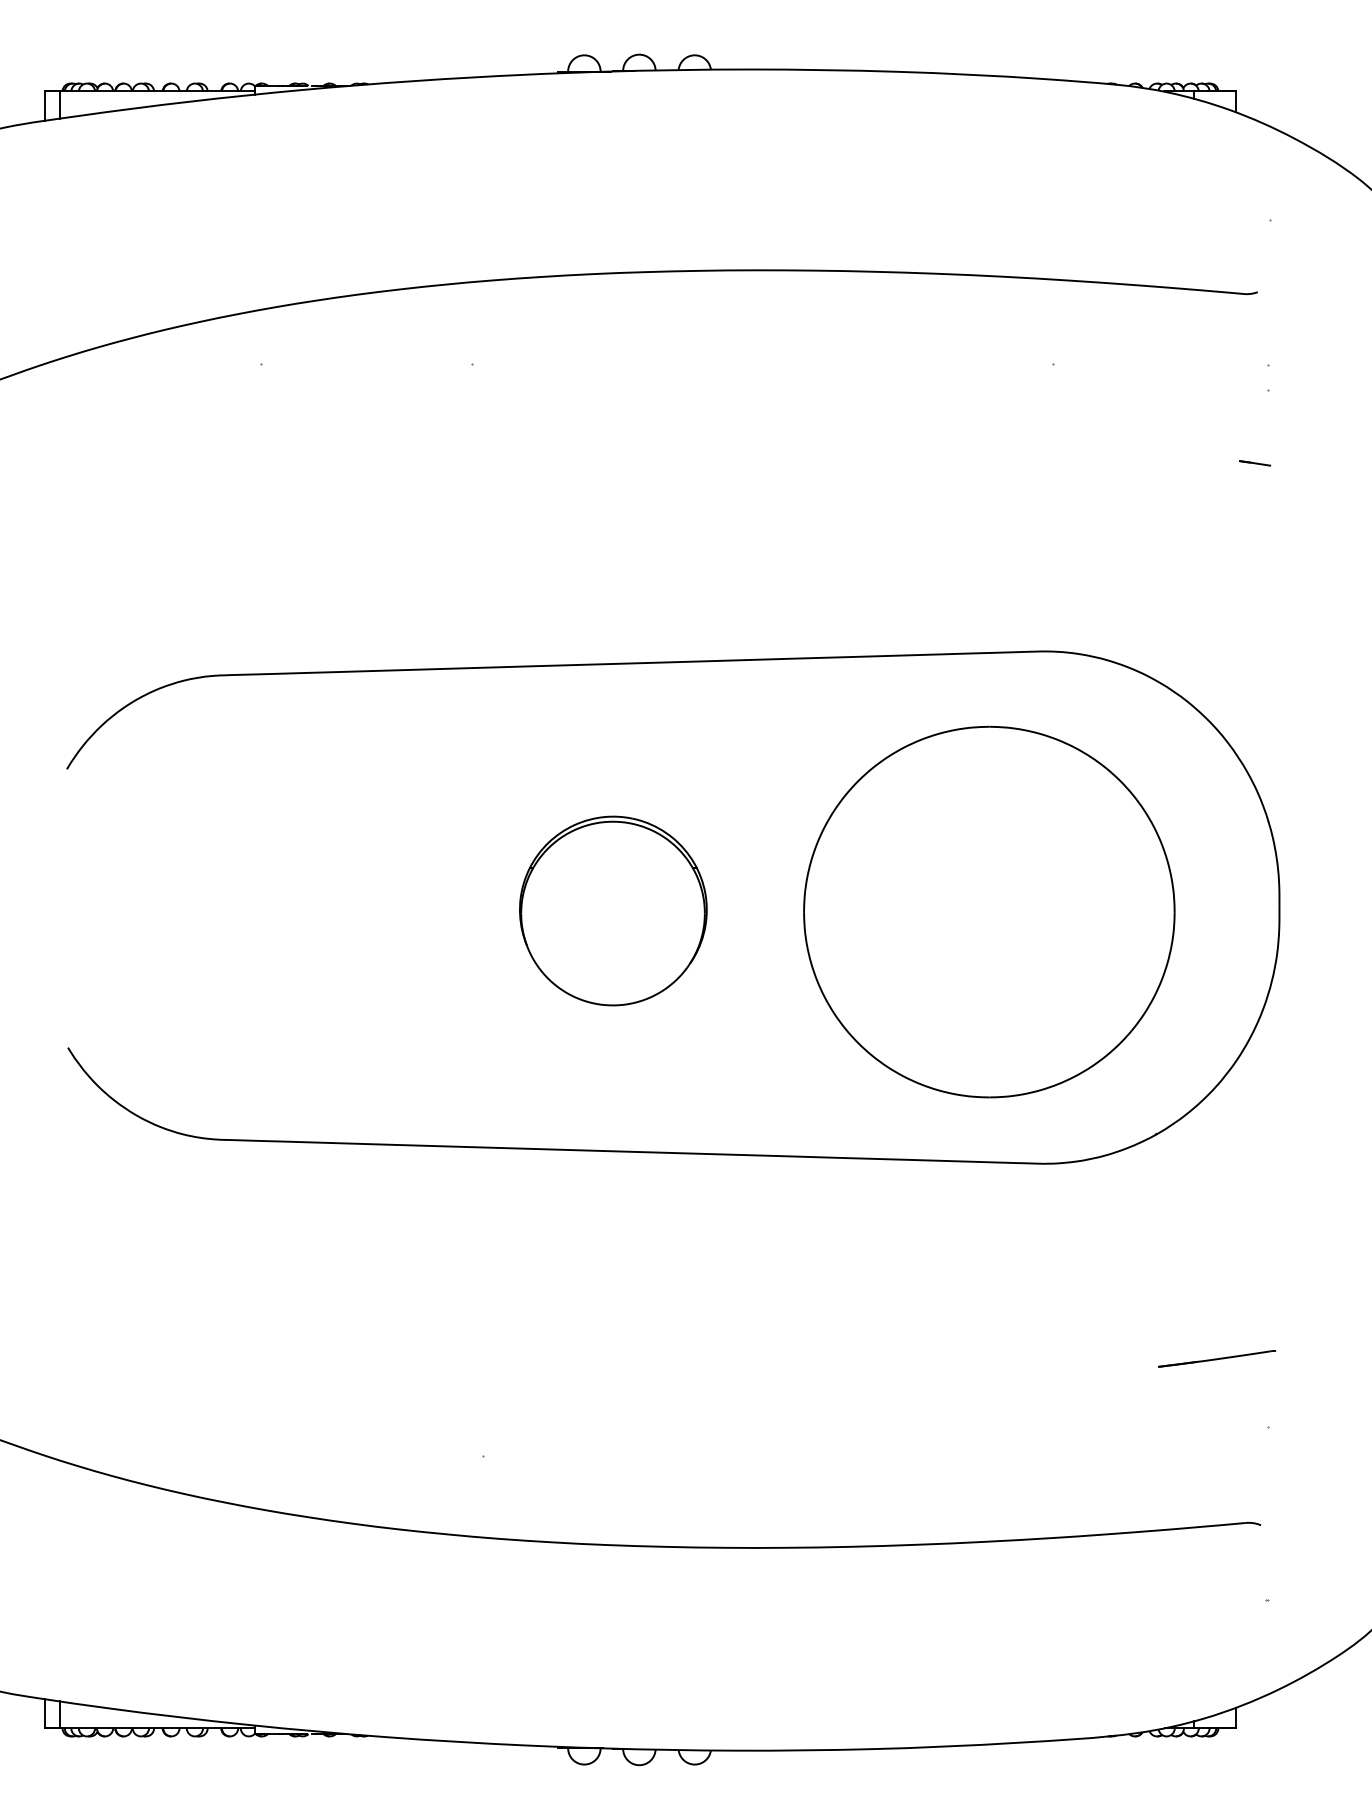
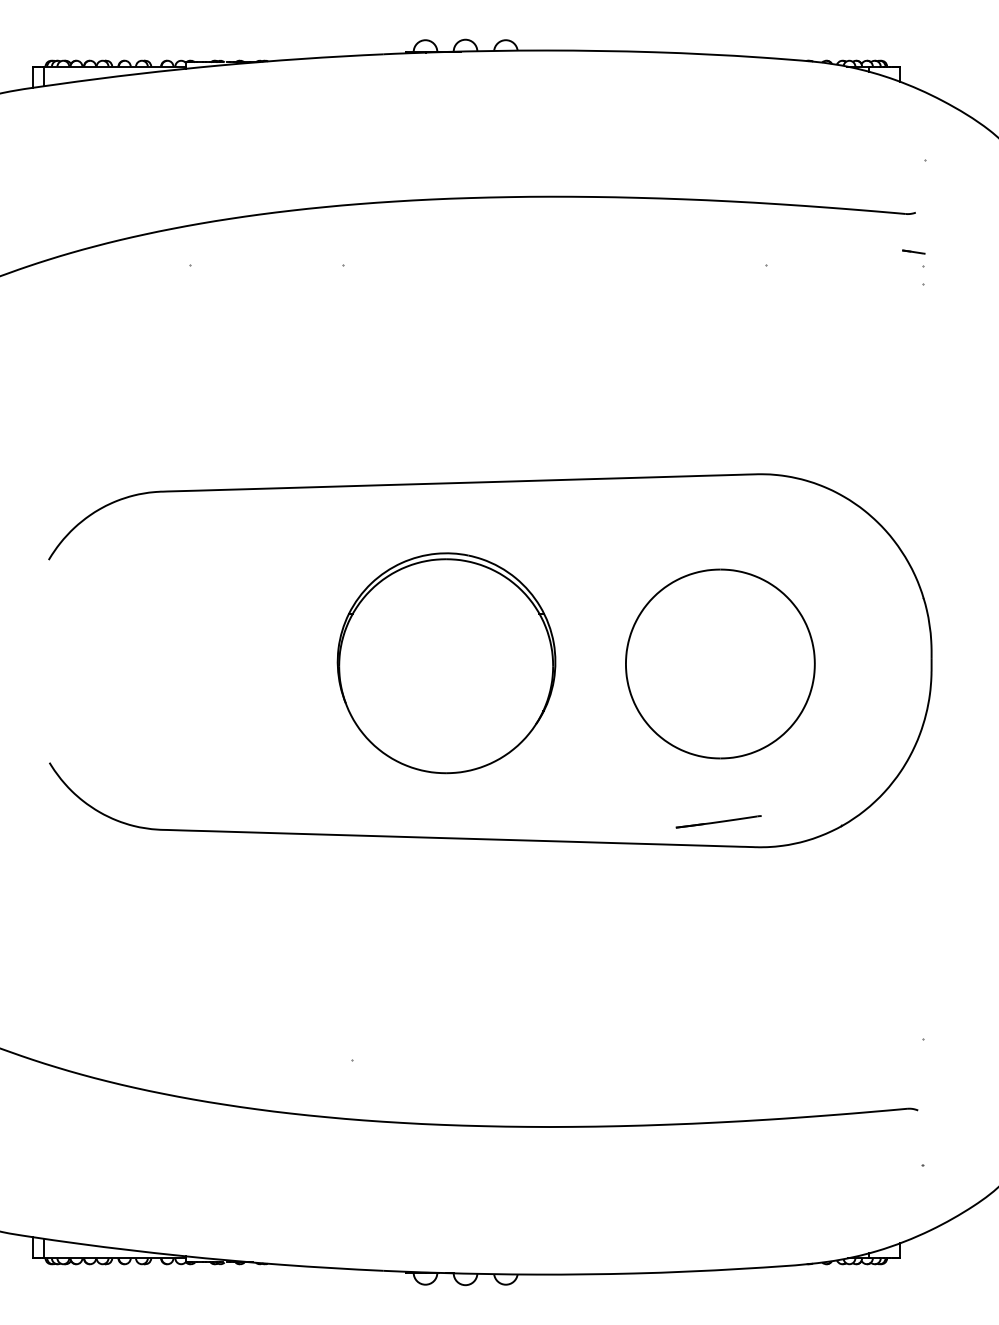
line: (1255, 463) -> (914, 252), moved
part: (613, 910) -> (446, 662), size x1.6
part: (989, 911) -> (720, 663), size x0.7
line: (1216, 1358) -> (718, 821), moved

